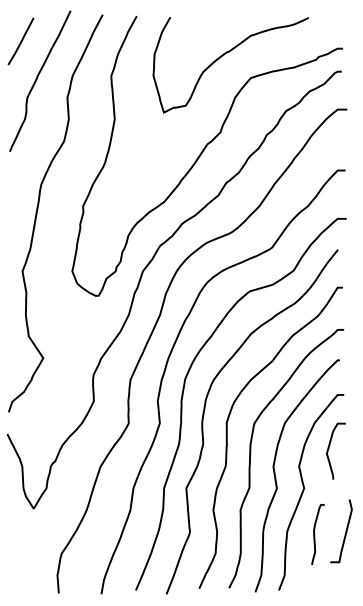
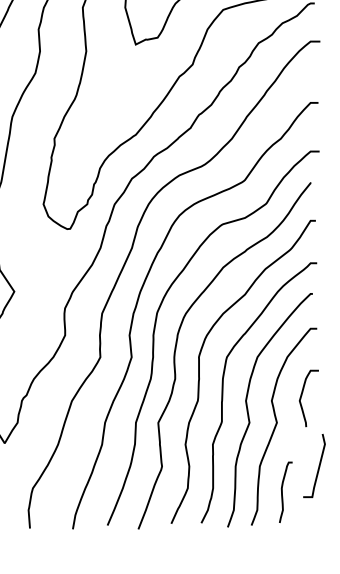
curve: (329, 448) -> (302, 395), moved
curve: (315, 534) -> (283, 492), moved

